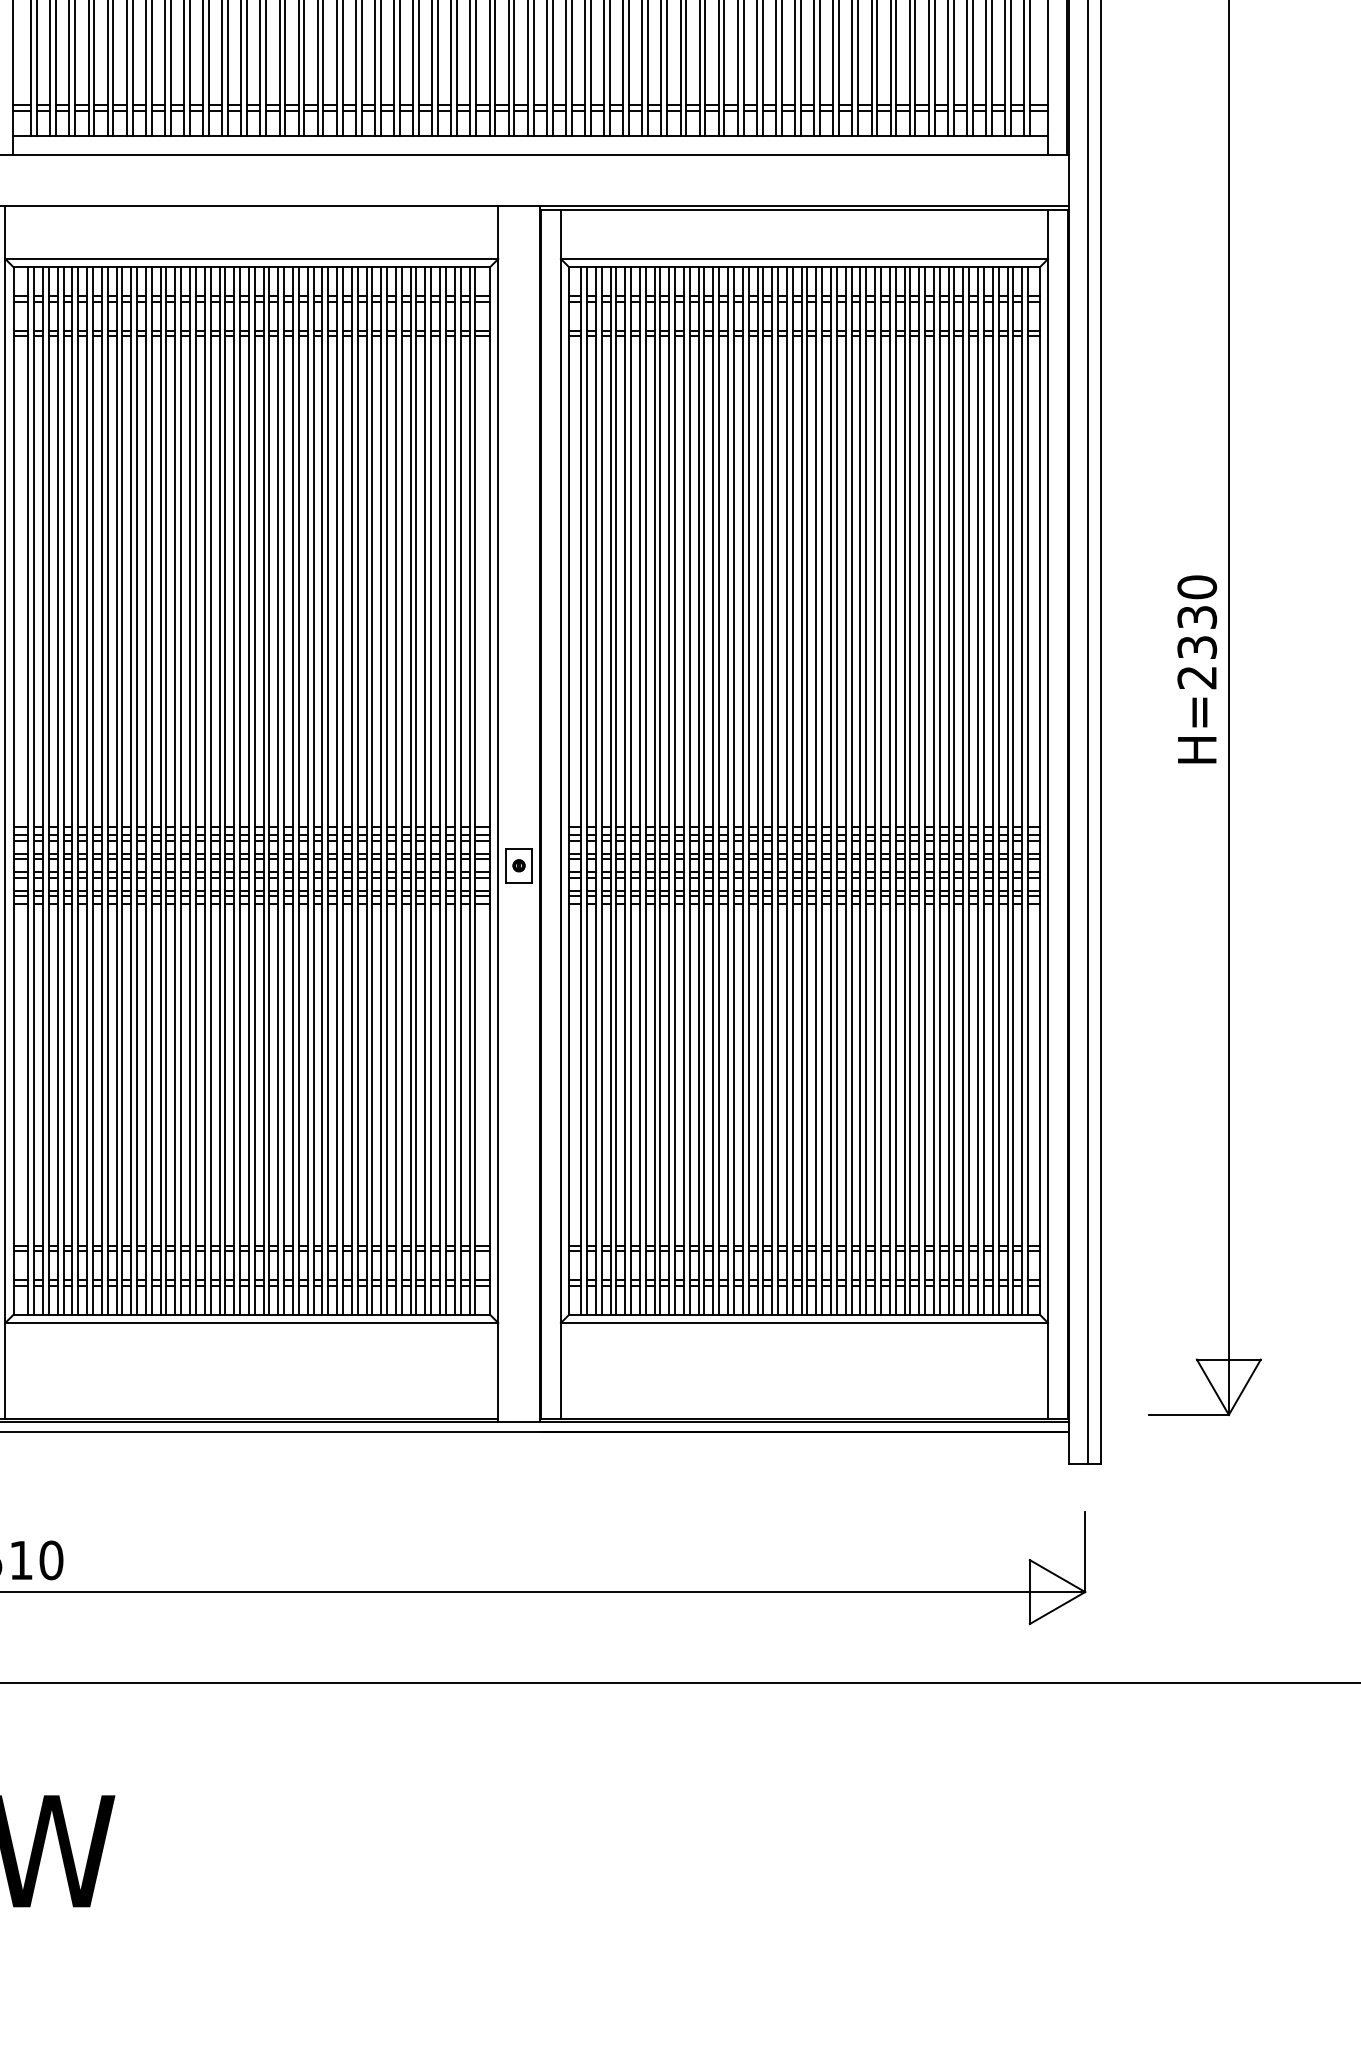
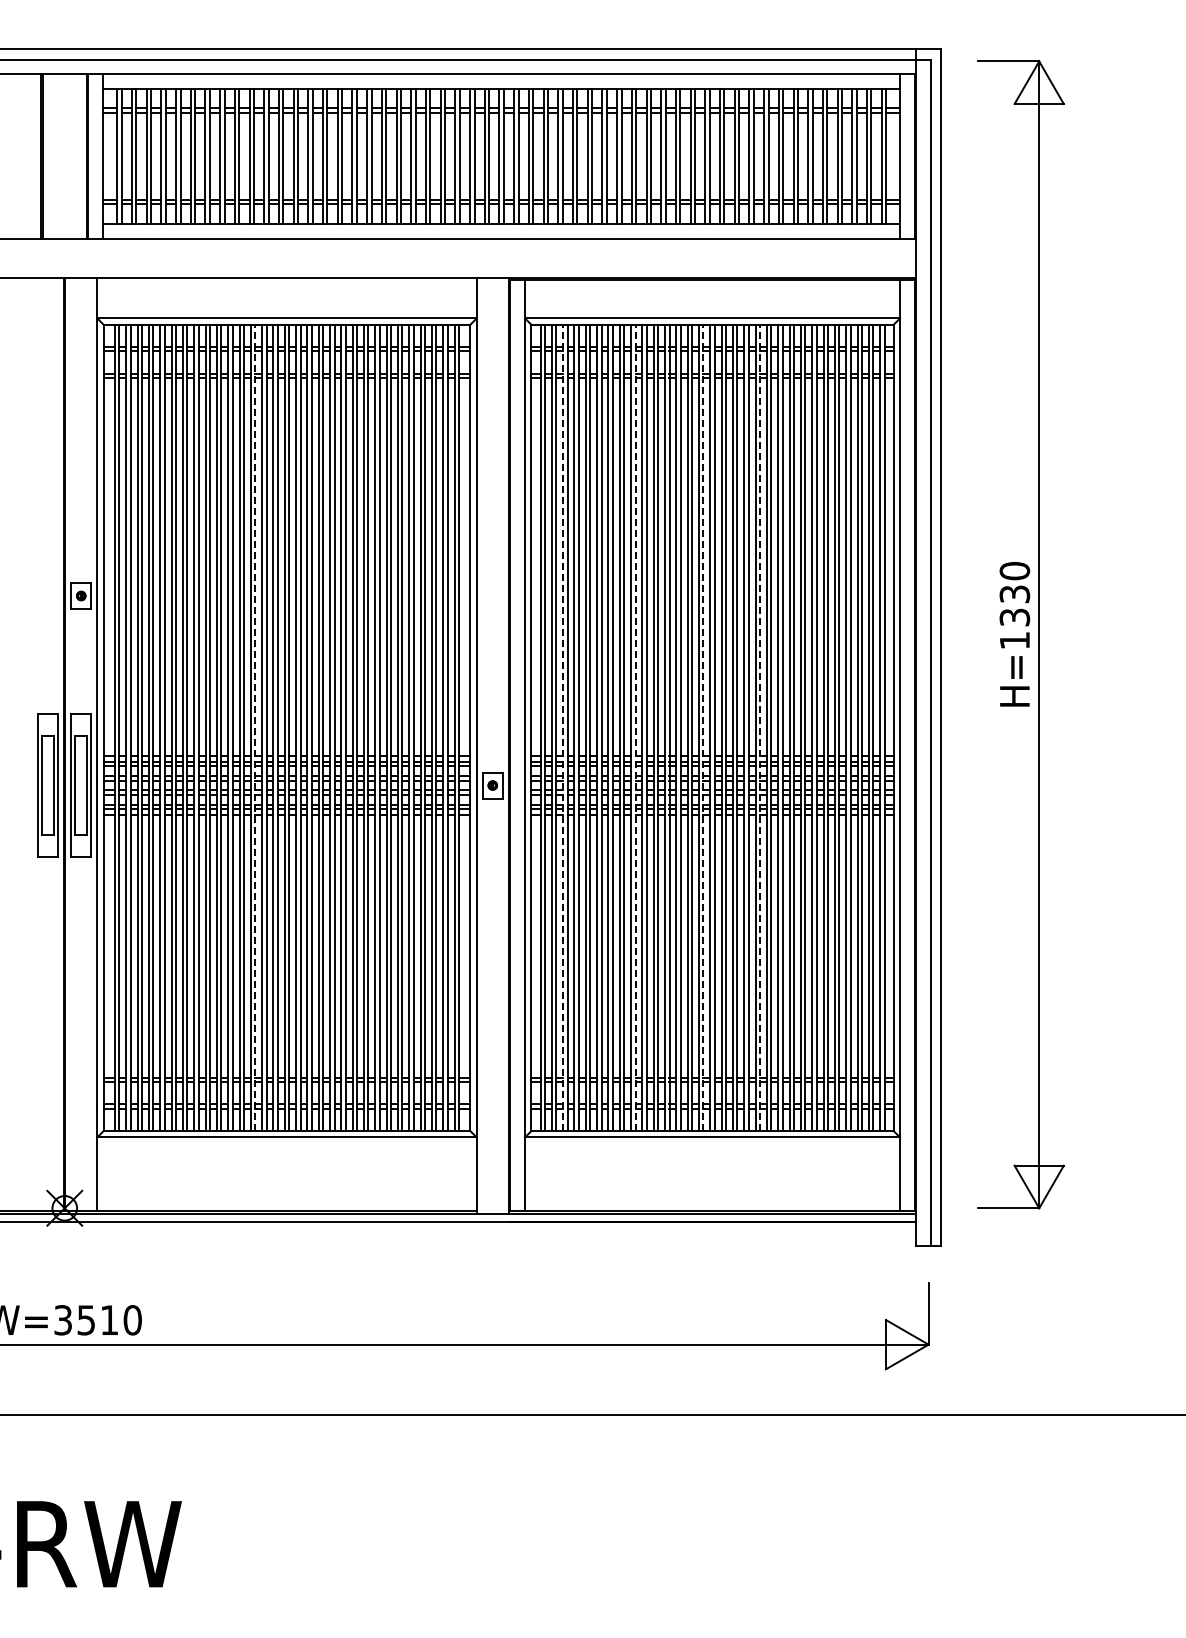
text: (1196, 677) -> (1014, 640), H=2330 -> H=1330
line: (210, 790) -> (255, 727), solid -> dashed
line: (610, 790) -> (563, 727), solid -> dashed
line: (704, 790) -> (635, 727), solid -> dashed
line: (792, 790) -> (703, 727), solid -> dashed
line: (866, 790) -> (760, 727), solid -> dashed

